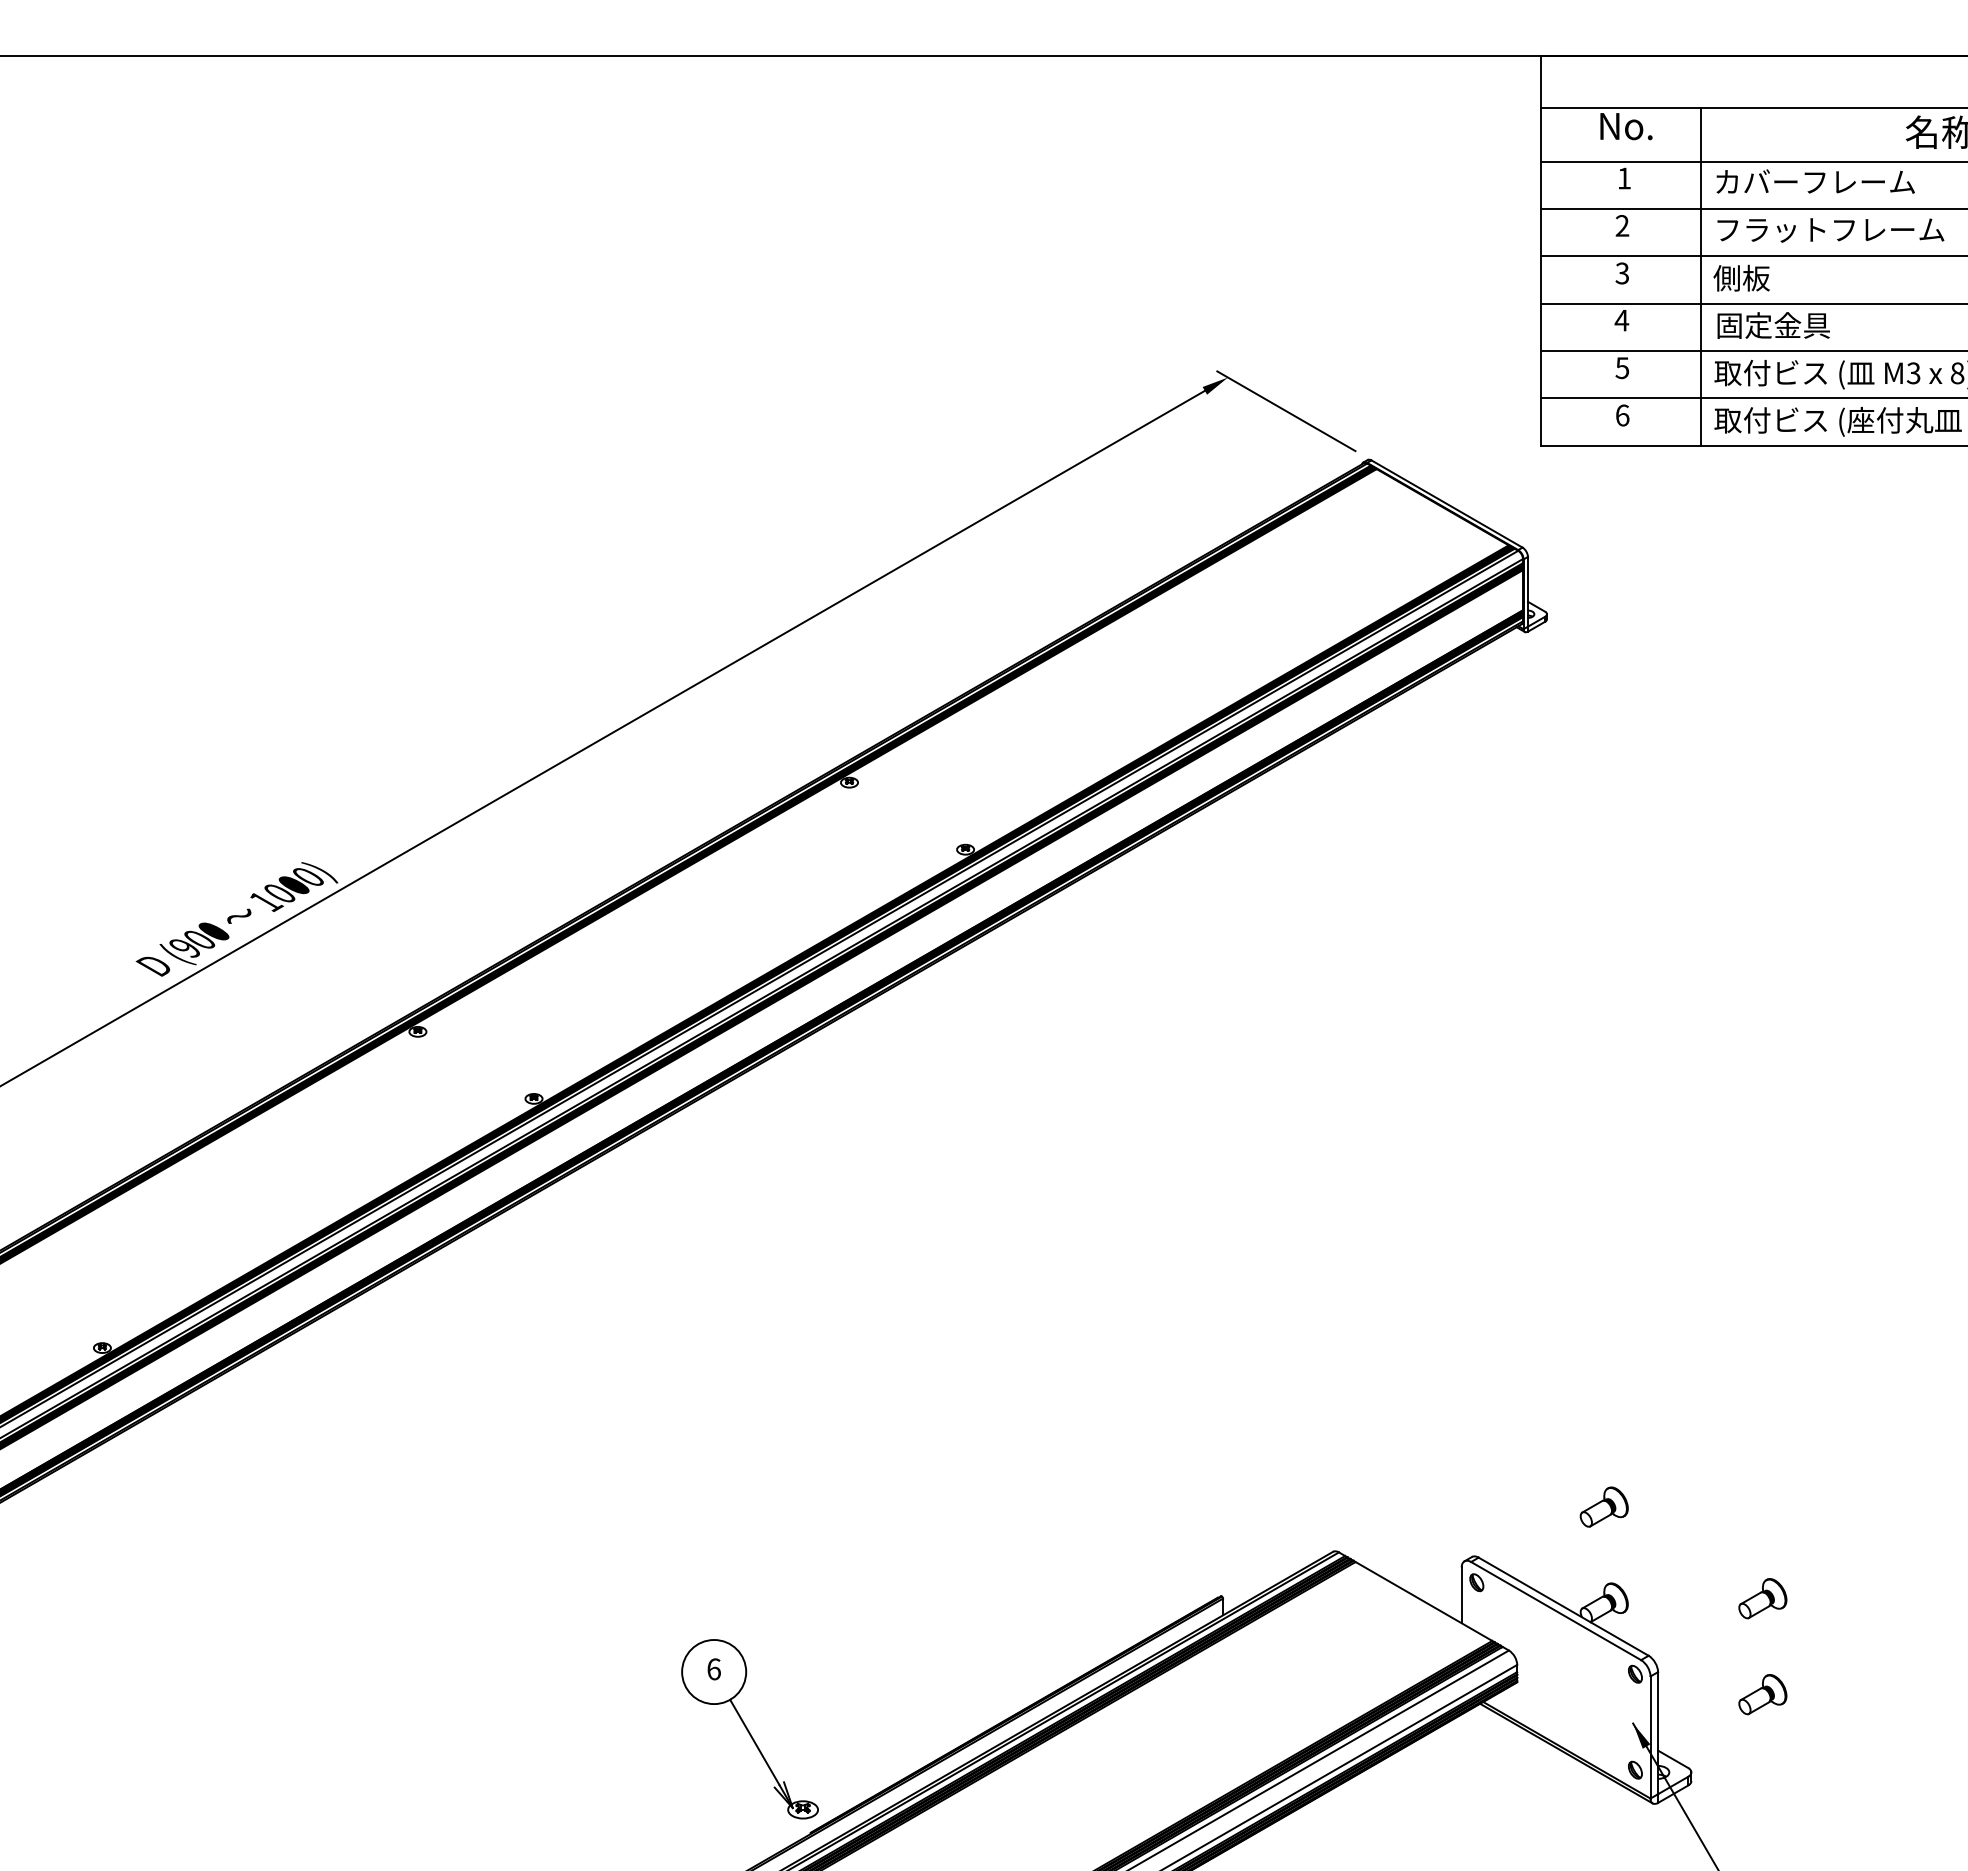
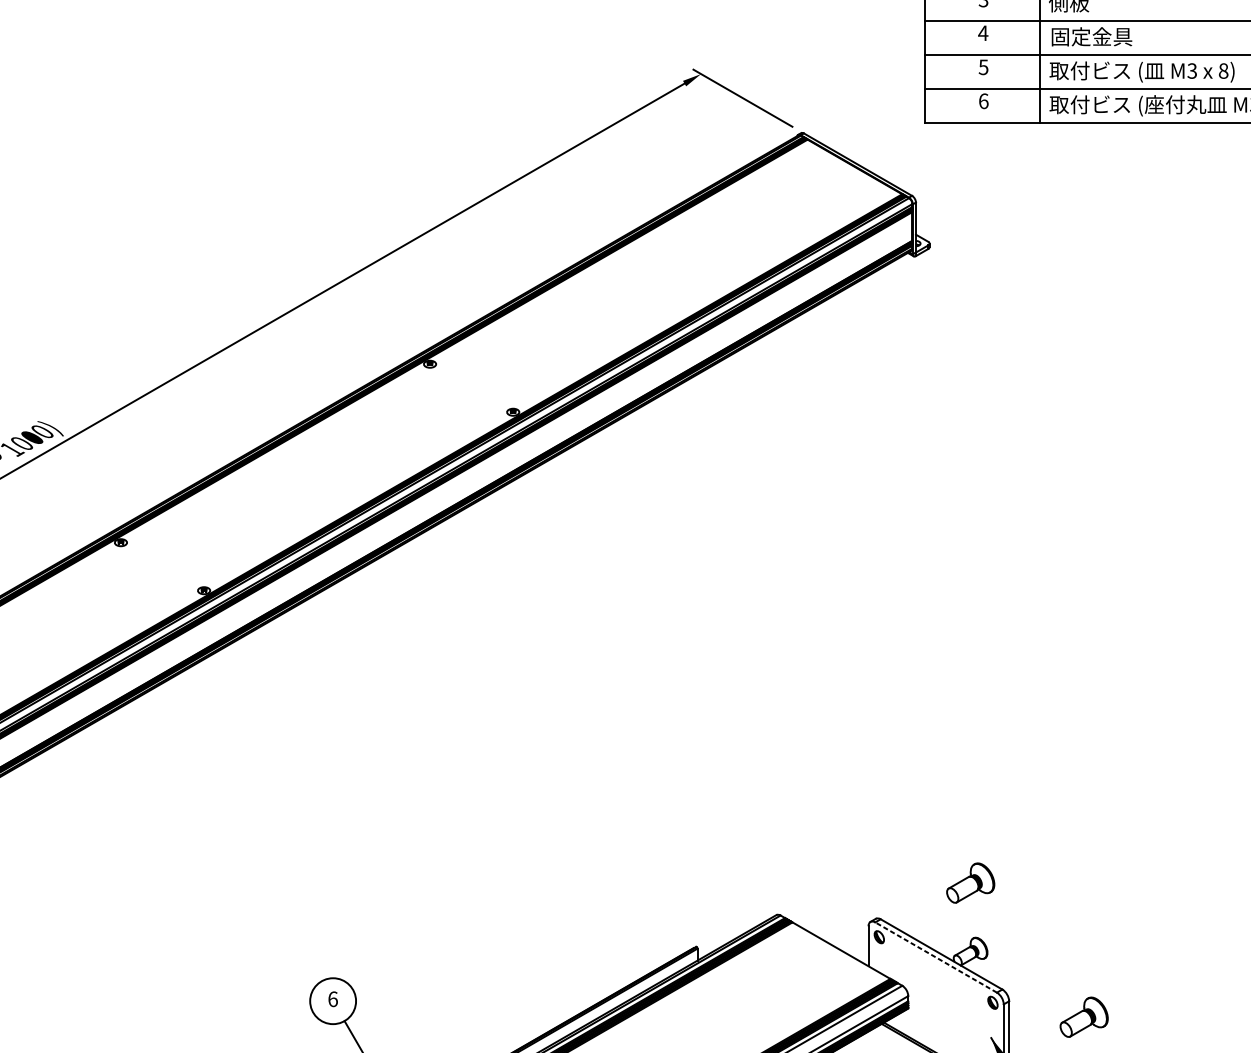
part: (1603, 1506) -> (970, 882), size x1.4
part: (1762, 1598) -> (1083, 948), removed
line: (1555, 1610) -> (935, 957), solid -> dashed
part: (1762, 1694) -> (1083, 1017), size x1.4

